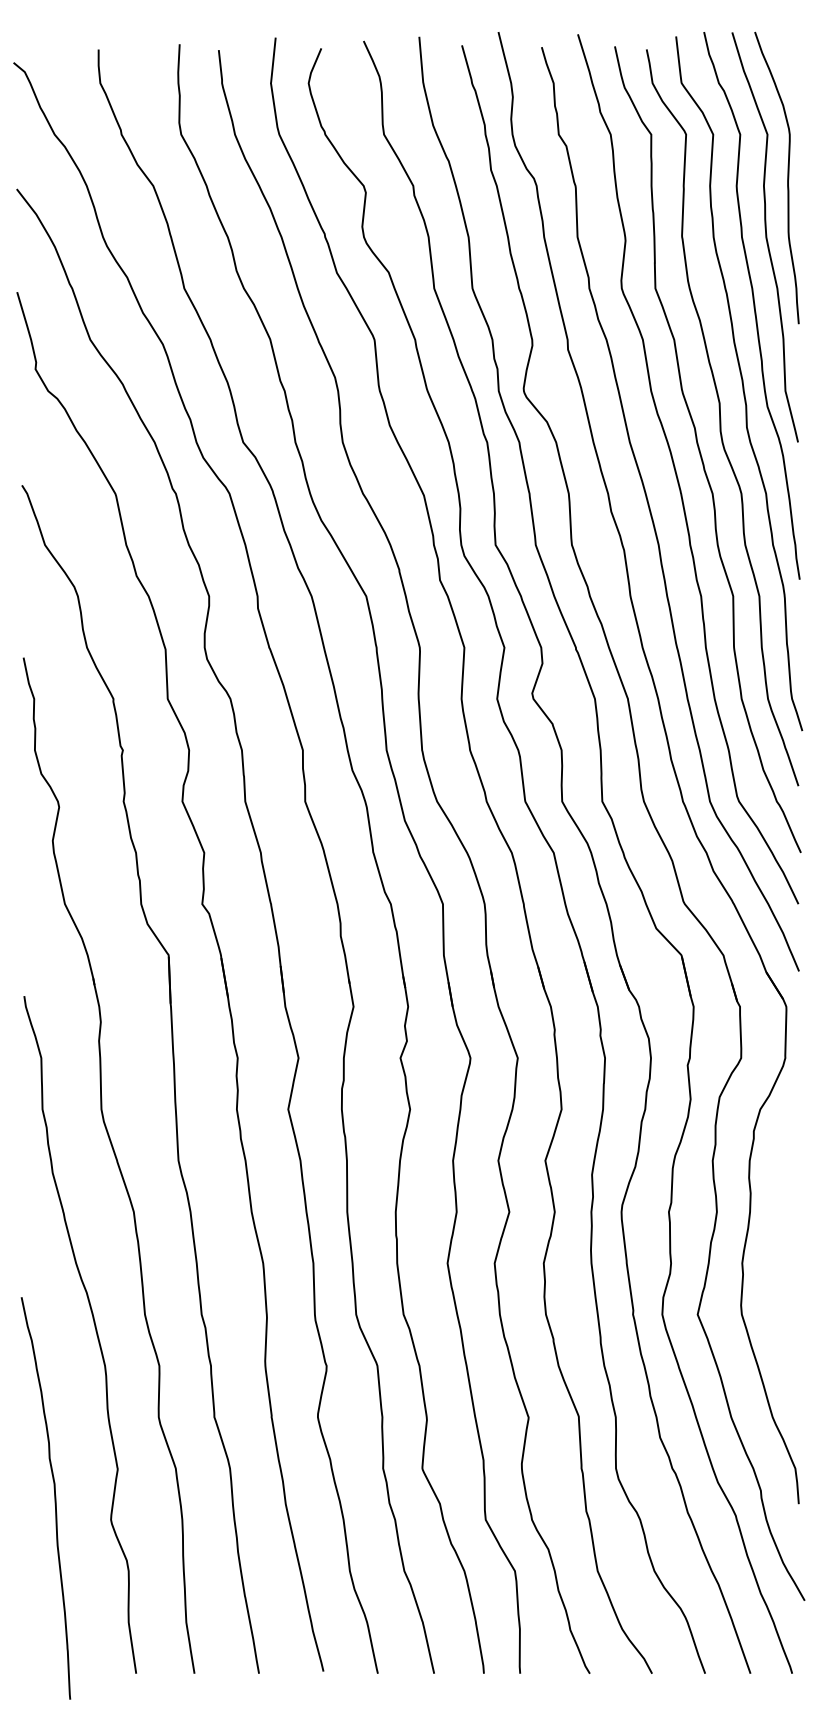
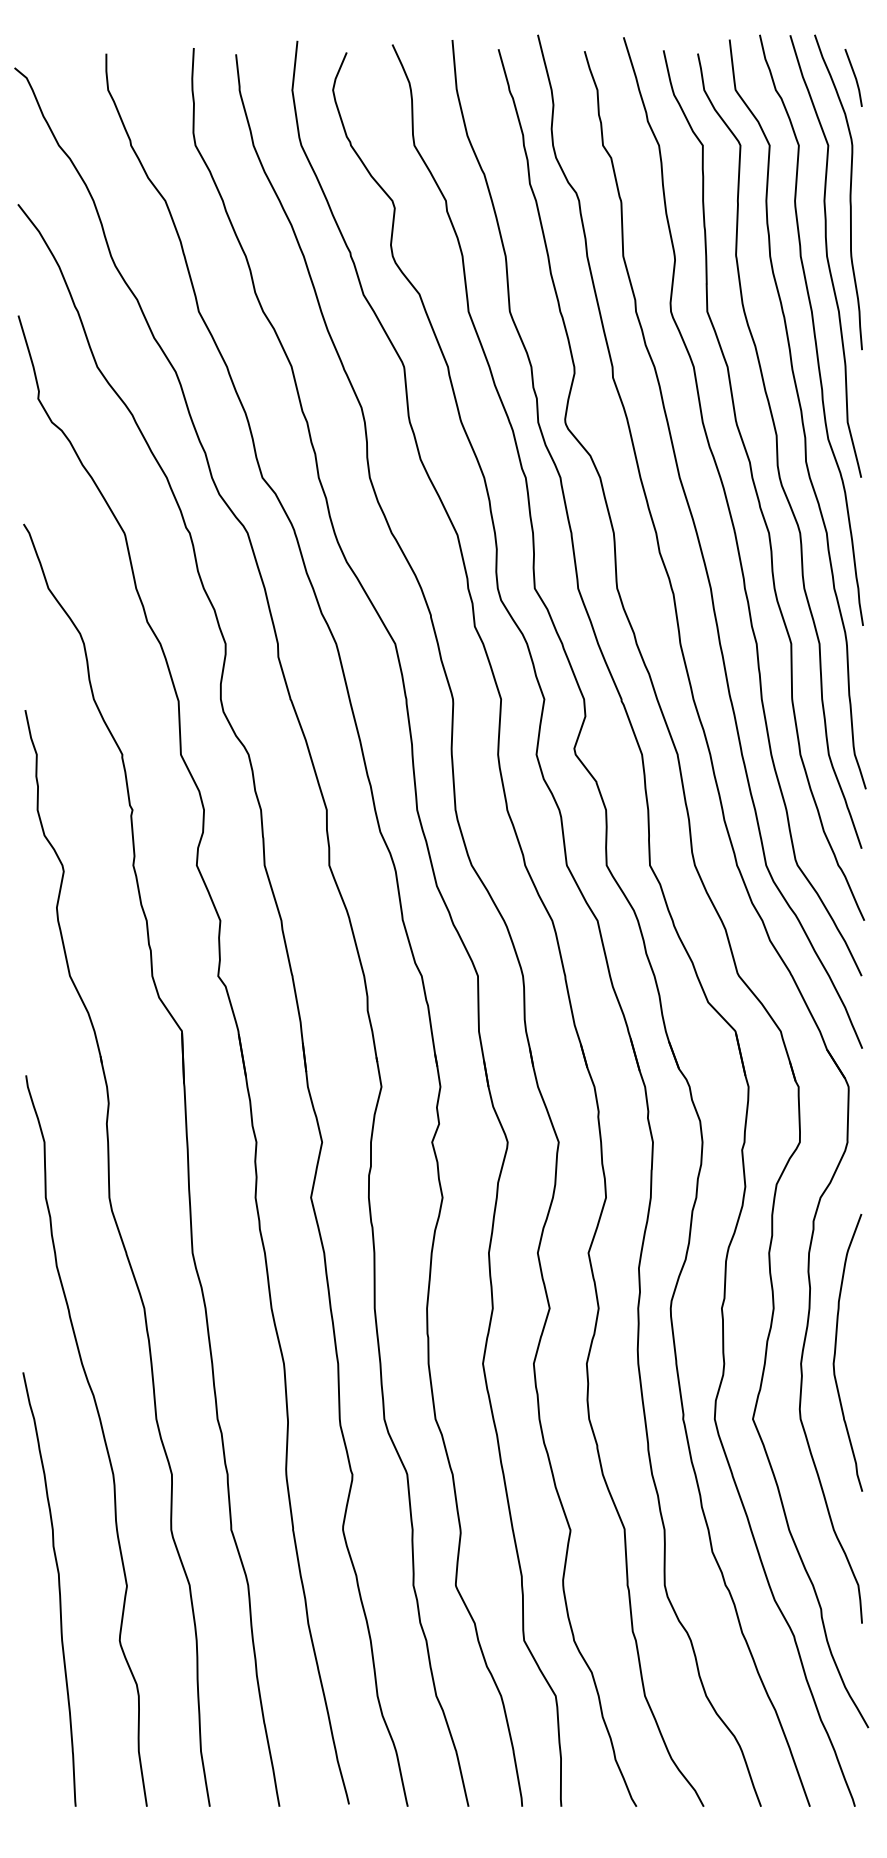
line: (791, 71) -> (854, 77), added
curve: (775, 1250) -> (836, 1349), added
curve: (54, 1498) -> (58, 1589), moved

